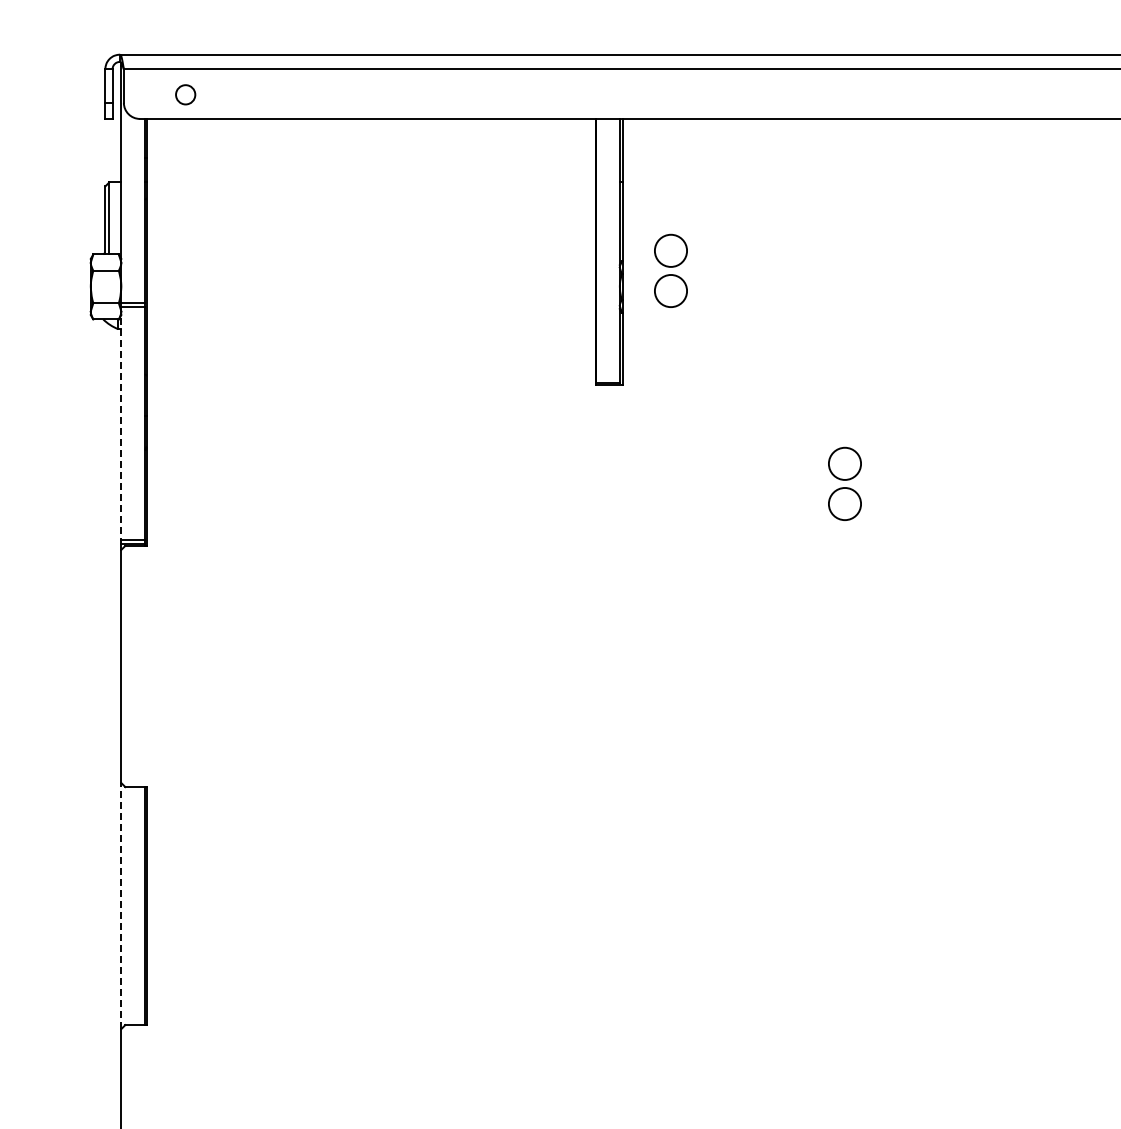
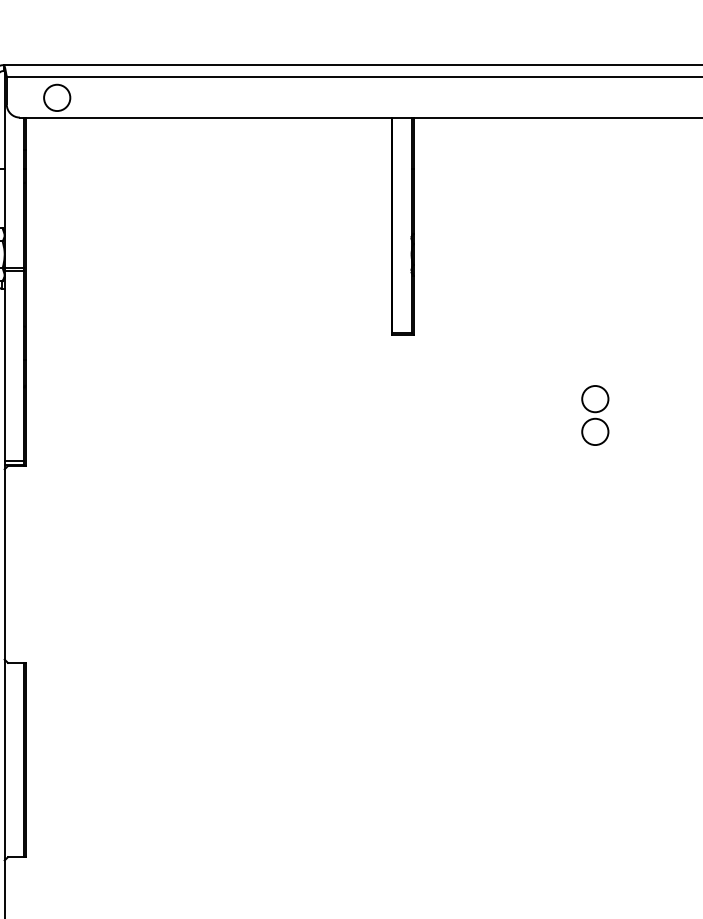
circle: (185, 94) -> (57, 97), size x1.67
part: (670, 270) -> (452, 241), removed
line: (121, 423) -> (4, 366), dashed -> solid
line: (121, 905) -> (4, 759), dashed -> solid

